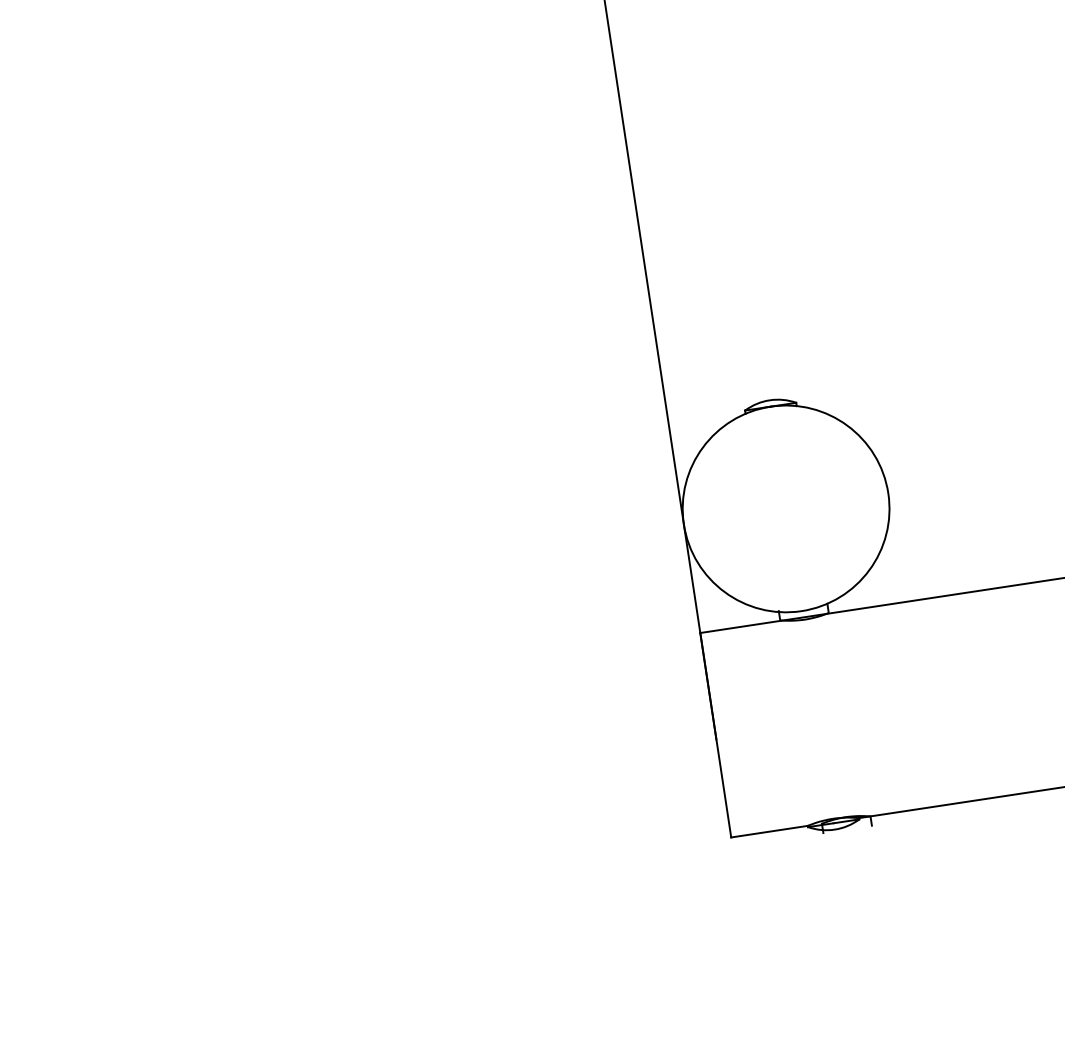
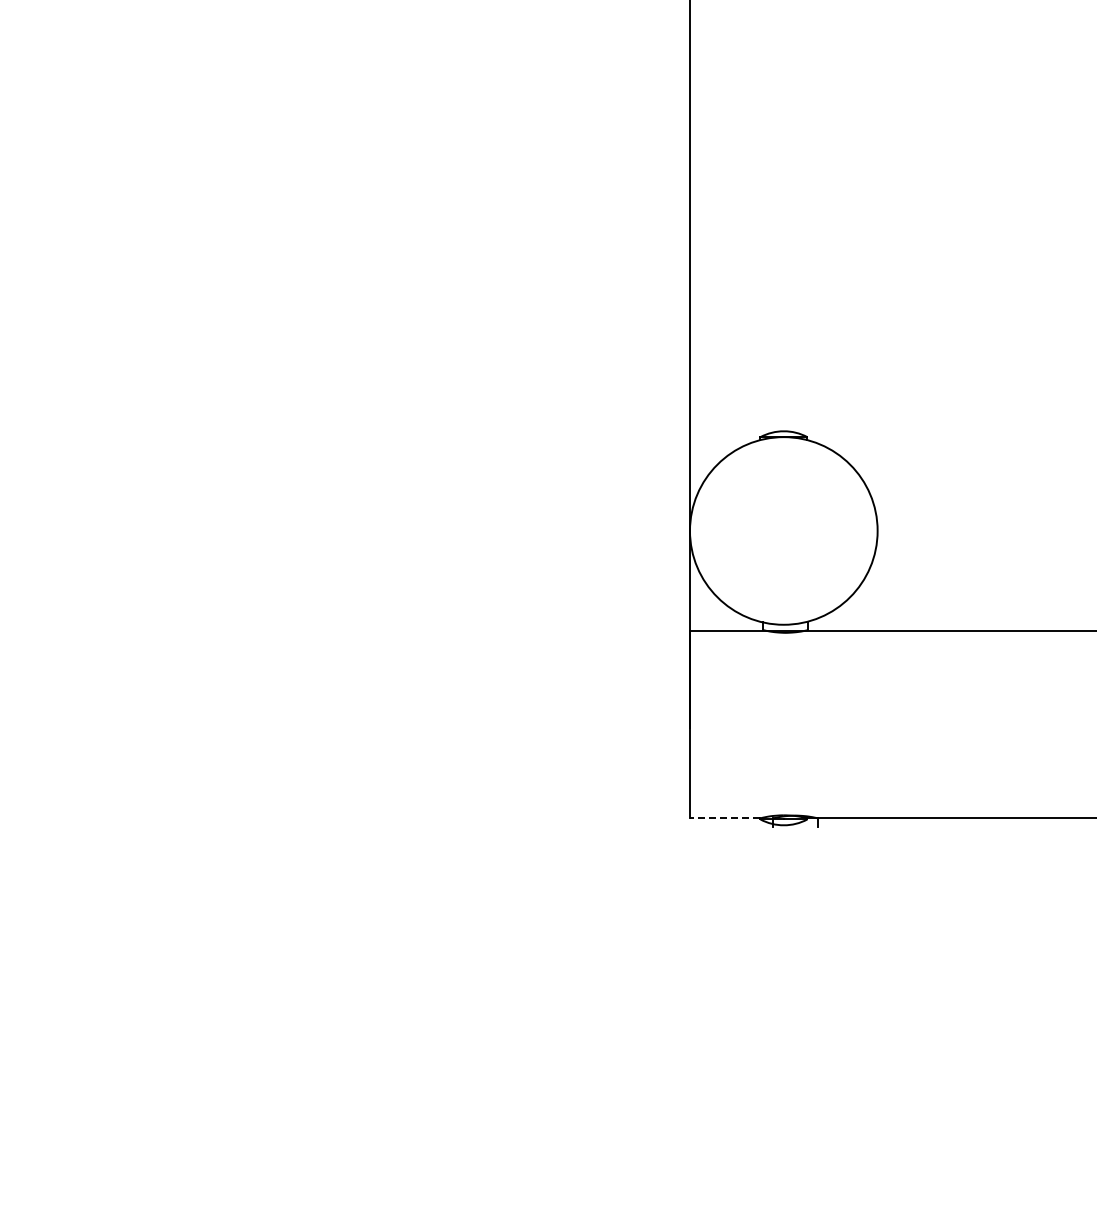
line: (768, 832) -> (724, 818), solid -> dashed

